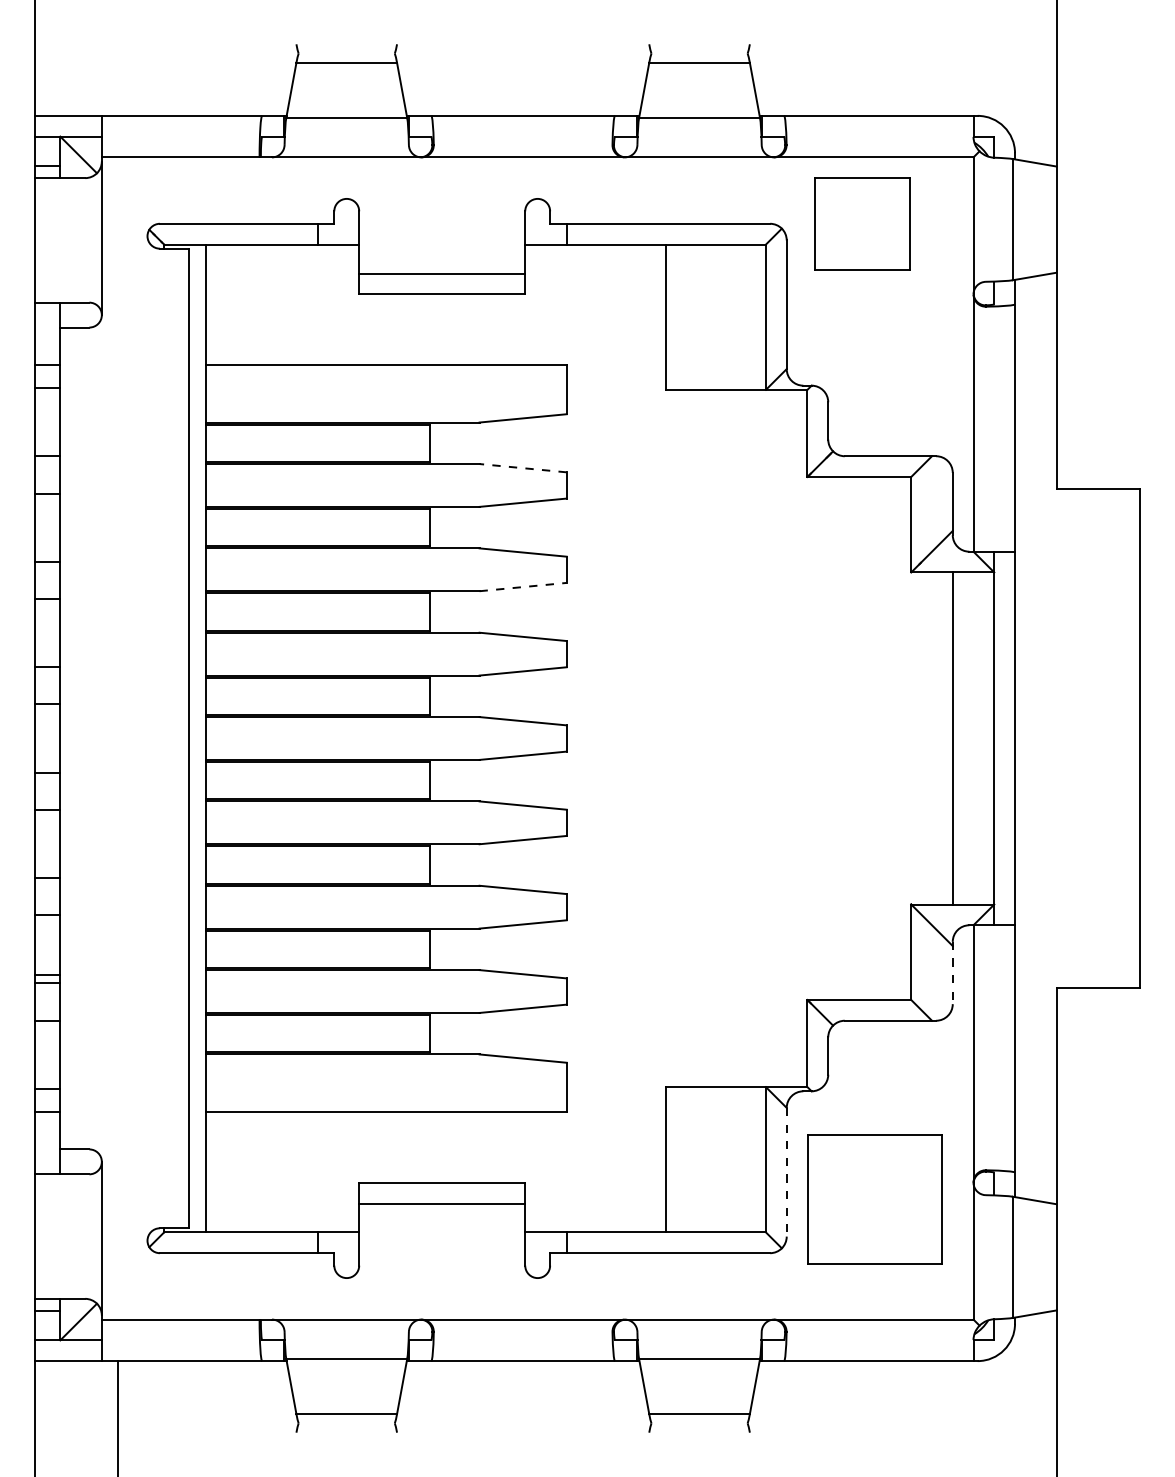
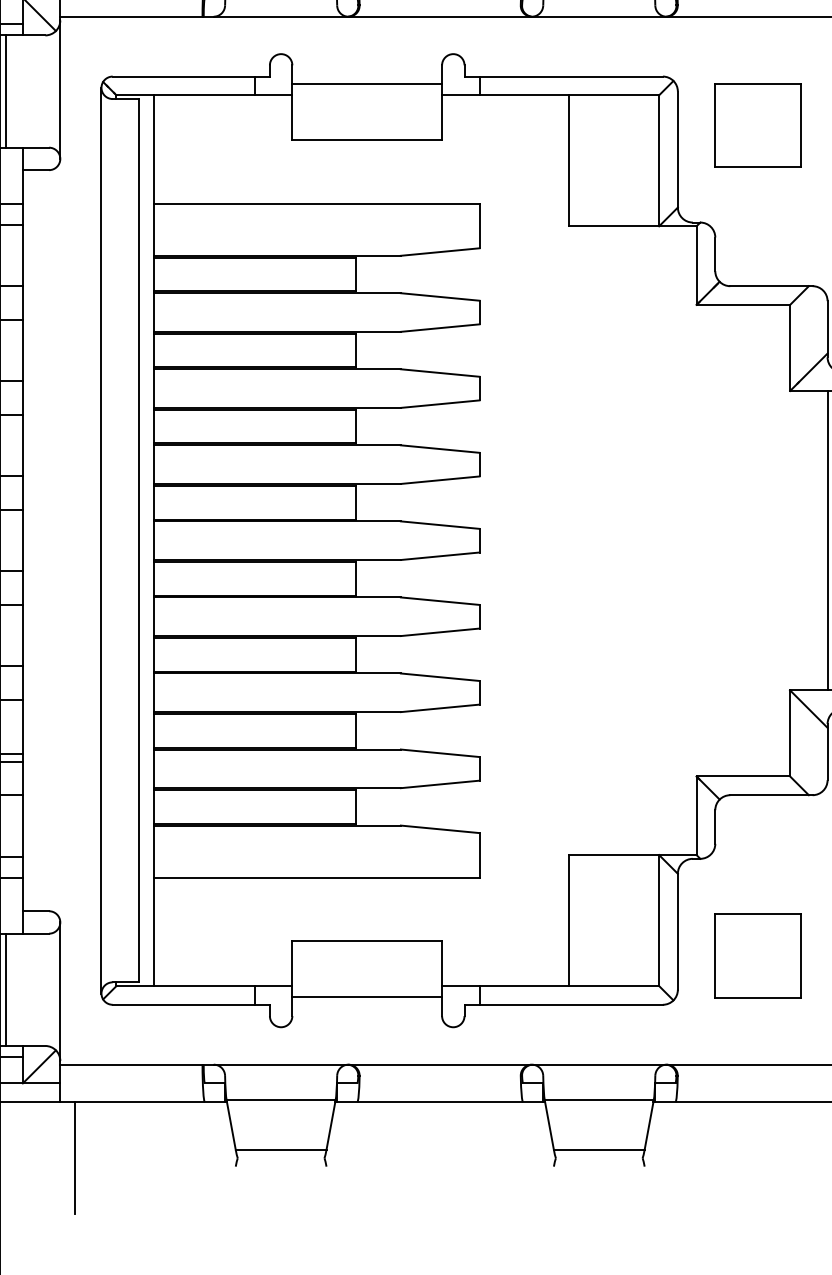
part: (862, 223) -> (757, 125), moved
line: (41, 240) -> (5, 91), added
line: (442, 274) -> (367, 84), moved
line: (523, 468) -> (440, 297), dashed -> solid
line: (523, 587) -> (440, 404), dashed -> solid
line: (147, 738) -> (101, 540), added
line: (952, 973) -> (827, 752), dashed -> solid
line: (786, 1172) -> (677, 932), dashed -> solid
part: (875, 1198) -> (757, 955), size x0.71
line: (442, 1203) -> (367, 996), moved
line: (41, 1236) -> (5, 989), added

